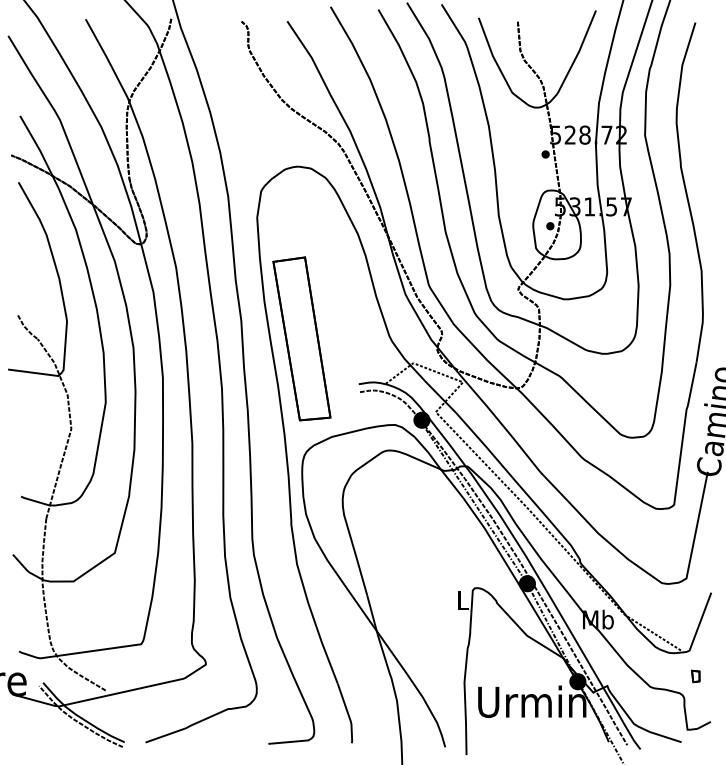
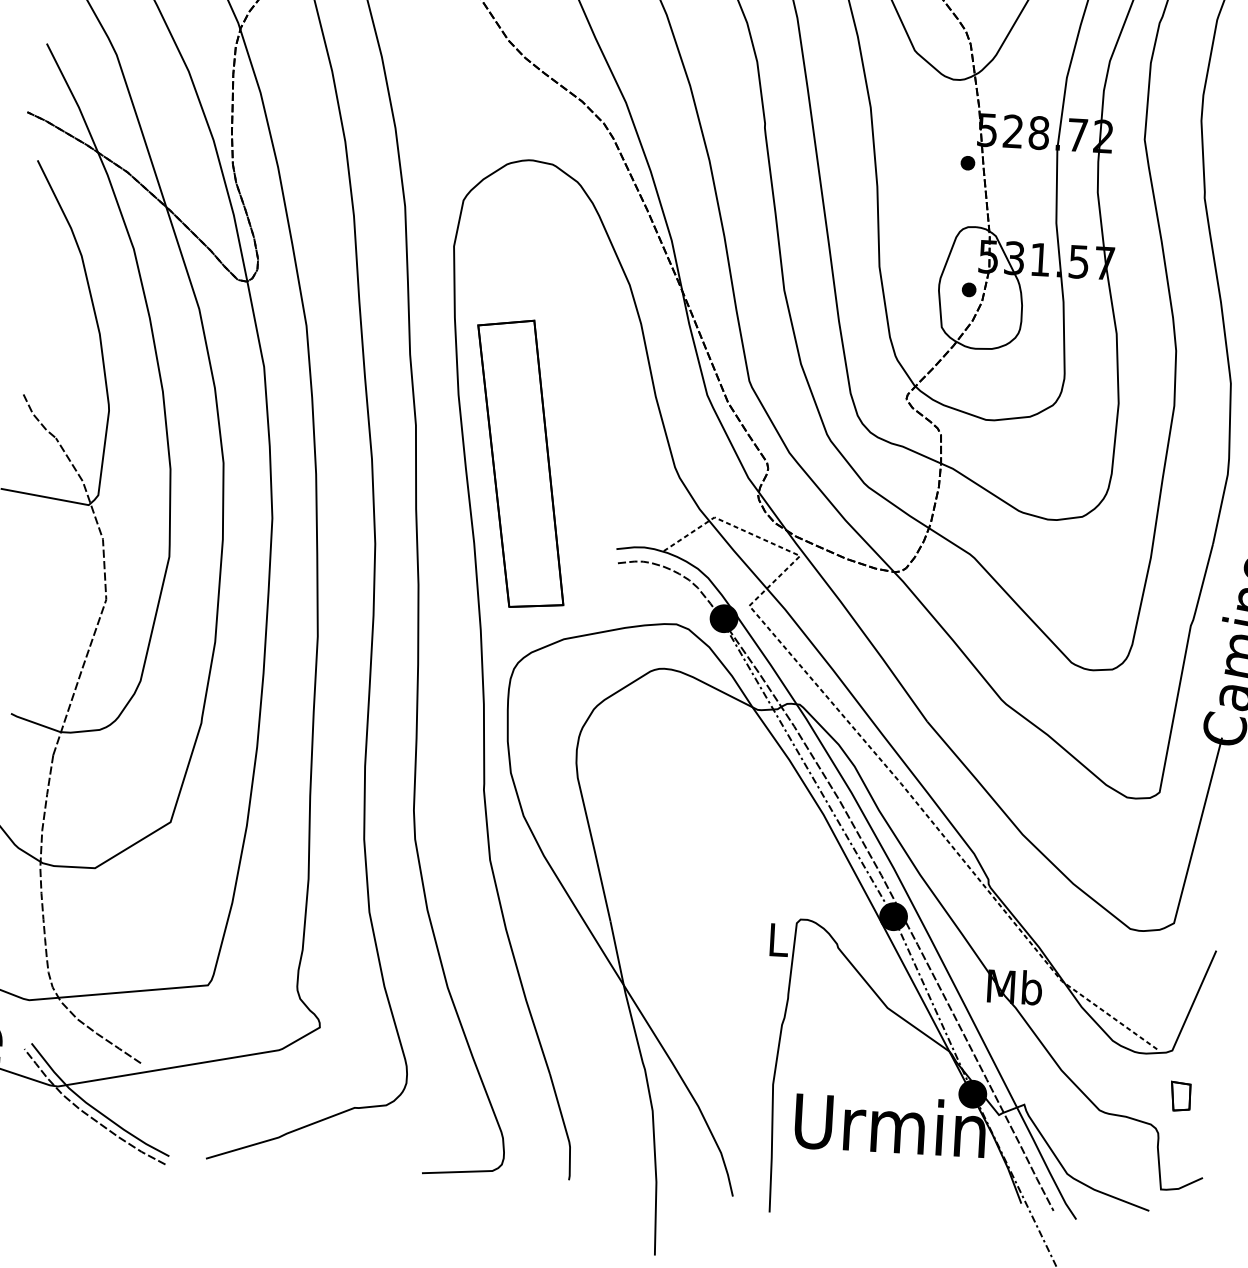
part: (695, 676) -> (1180, 1096), size x1.43

